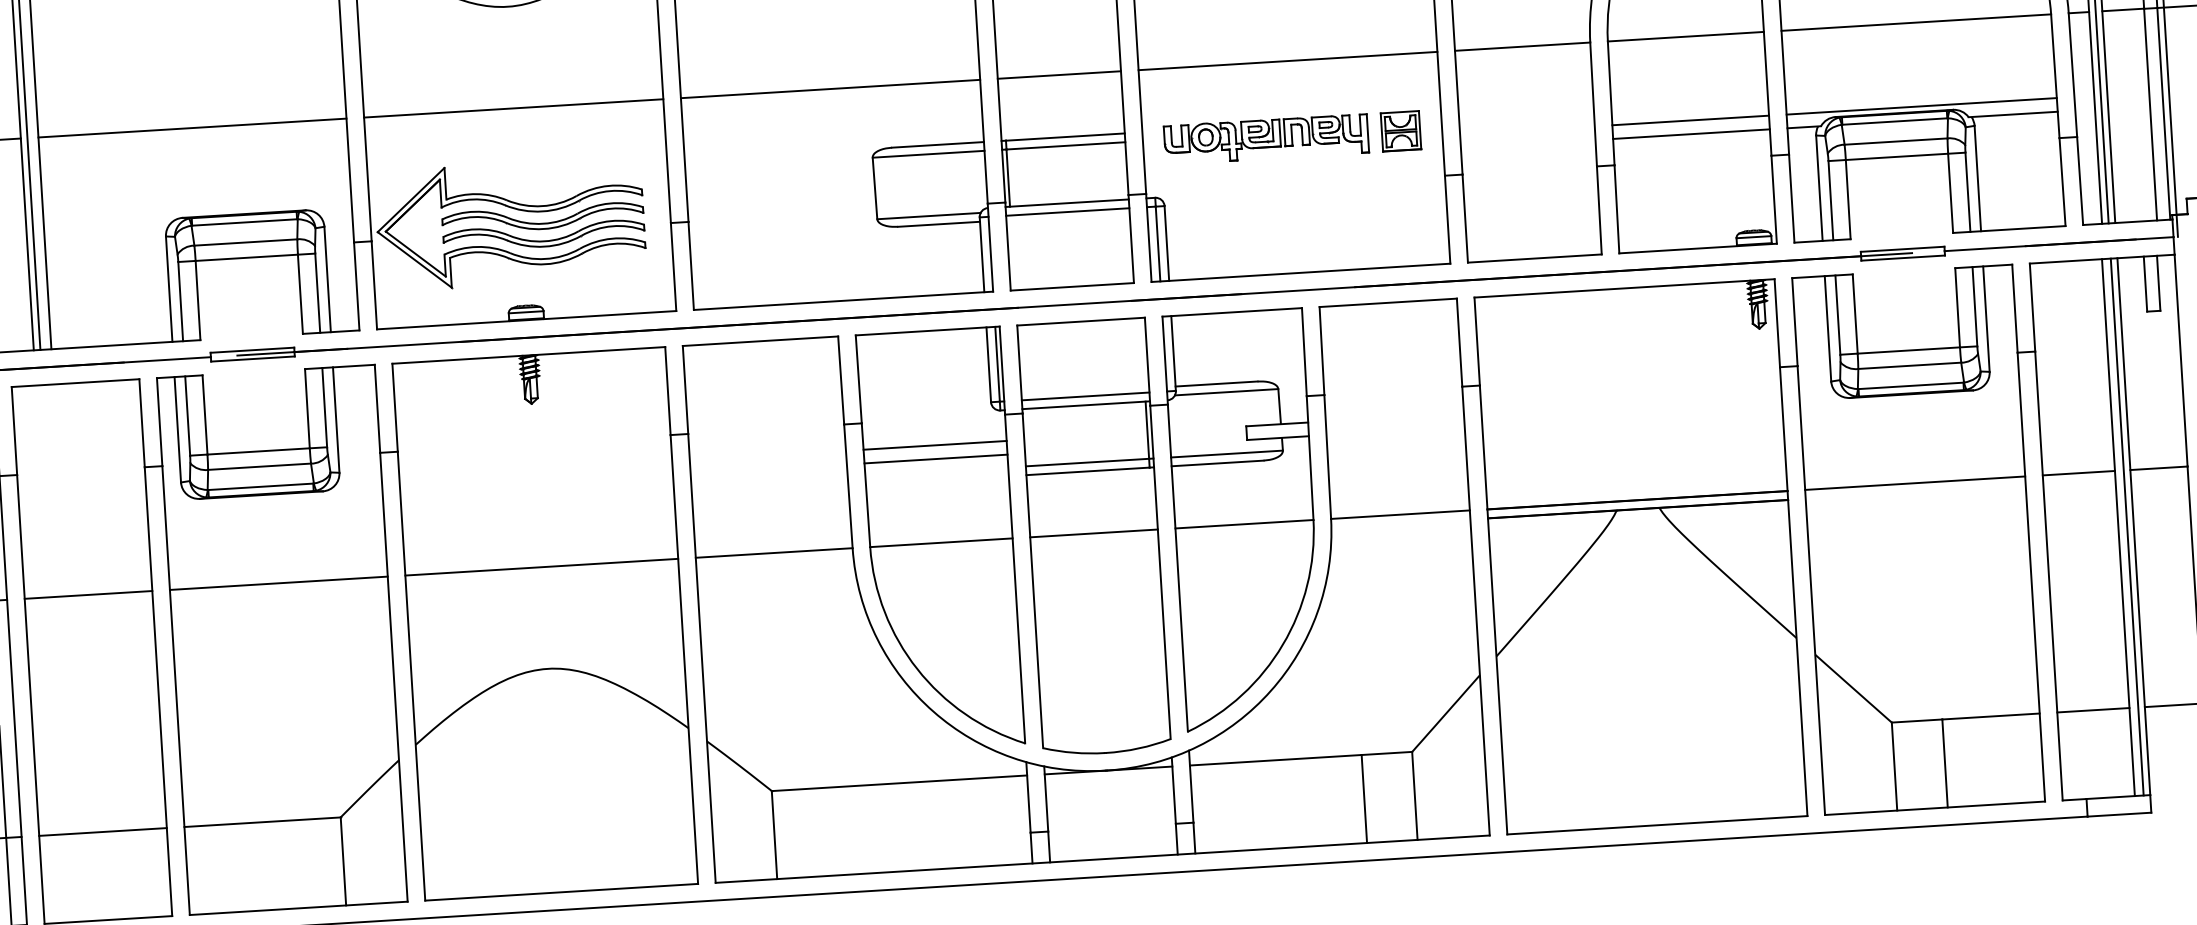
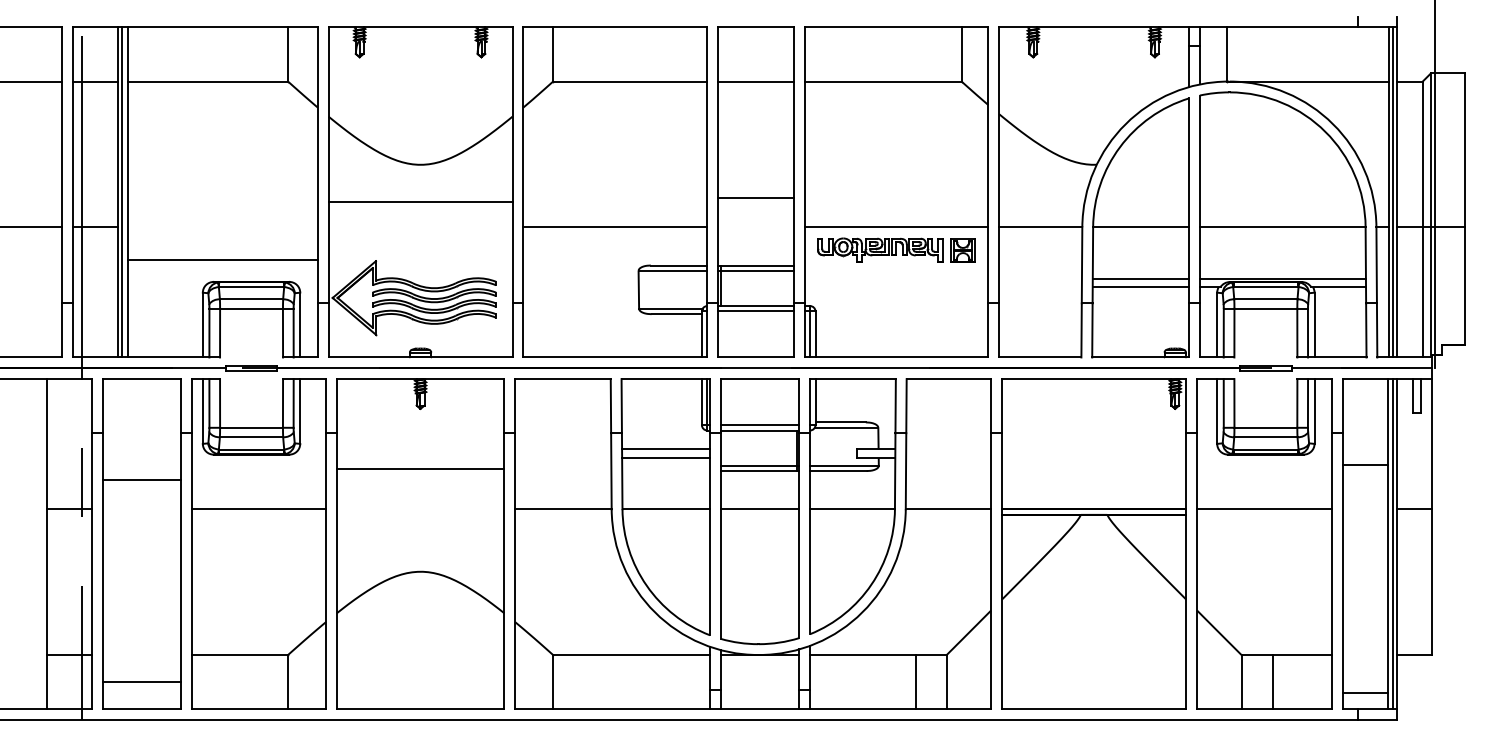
line: (1058, 75) -> (755, 198), moved
line: (513, 108) -> (420, 202), moved
line: (191, 128) -> (222, 260), moved
part: (1292, 136) -> (896, 249), moved
line: (2079, 473) -> (1365, 465), moved
line: (541, 567) -> (420, 469), moved
line: (87, 595) -> (141, 480), moved
line: (2093, 711) -> (1365, 693), moved
line: (102, 832) -> (141, 682), moved

